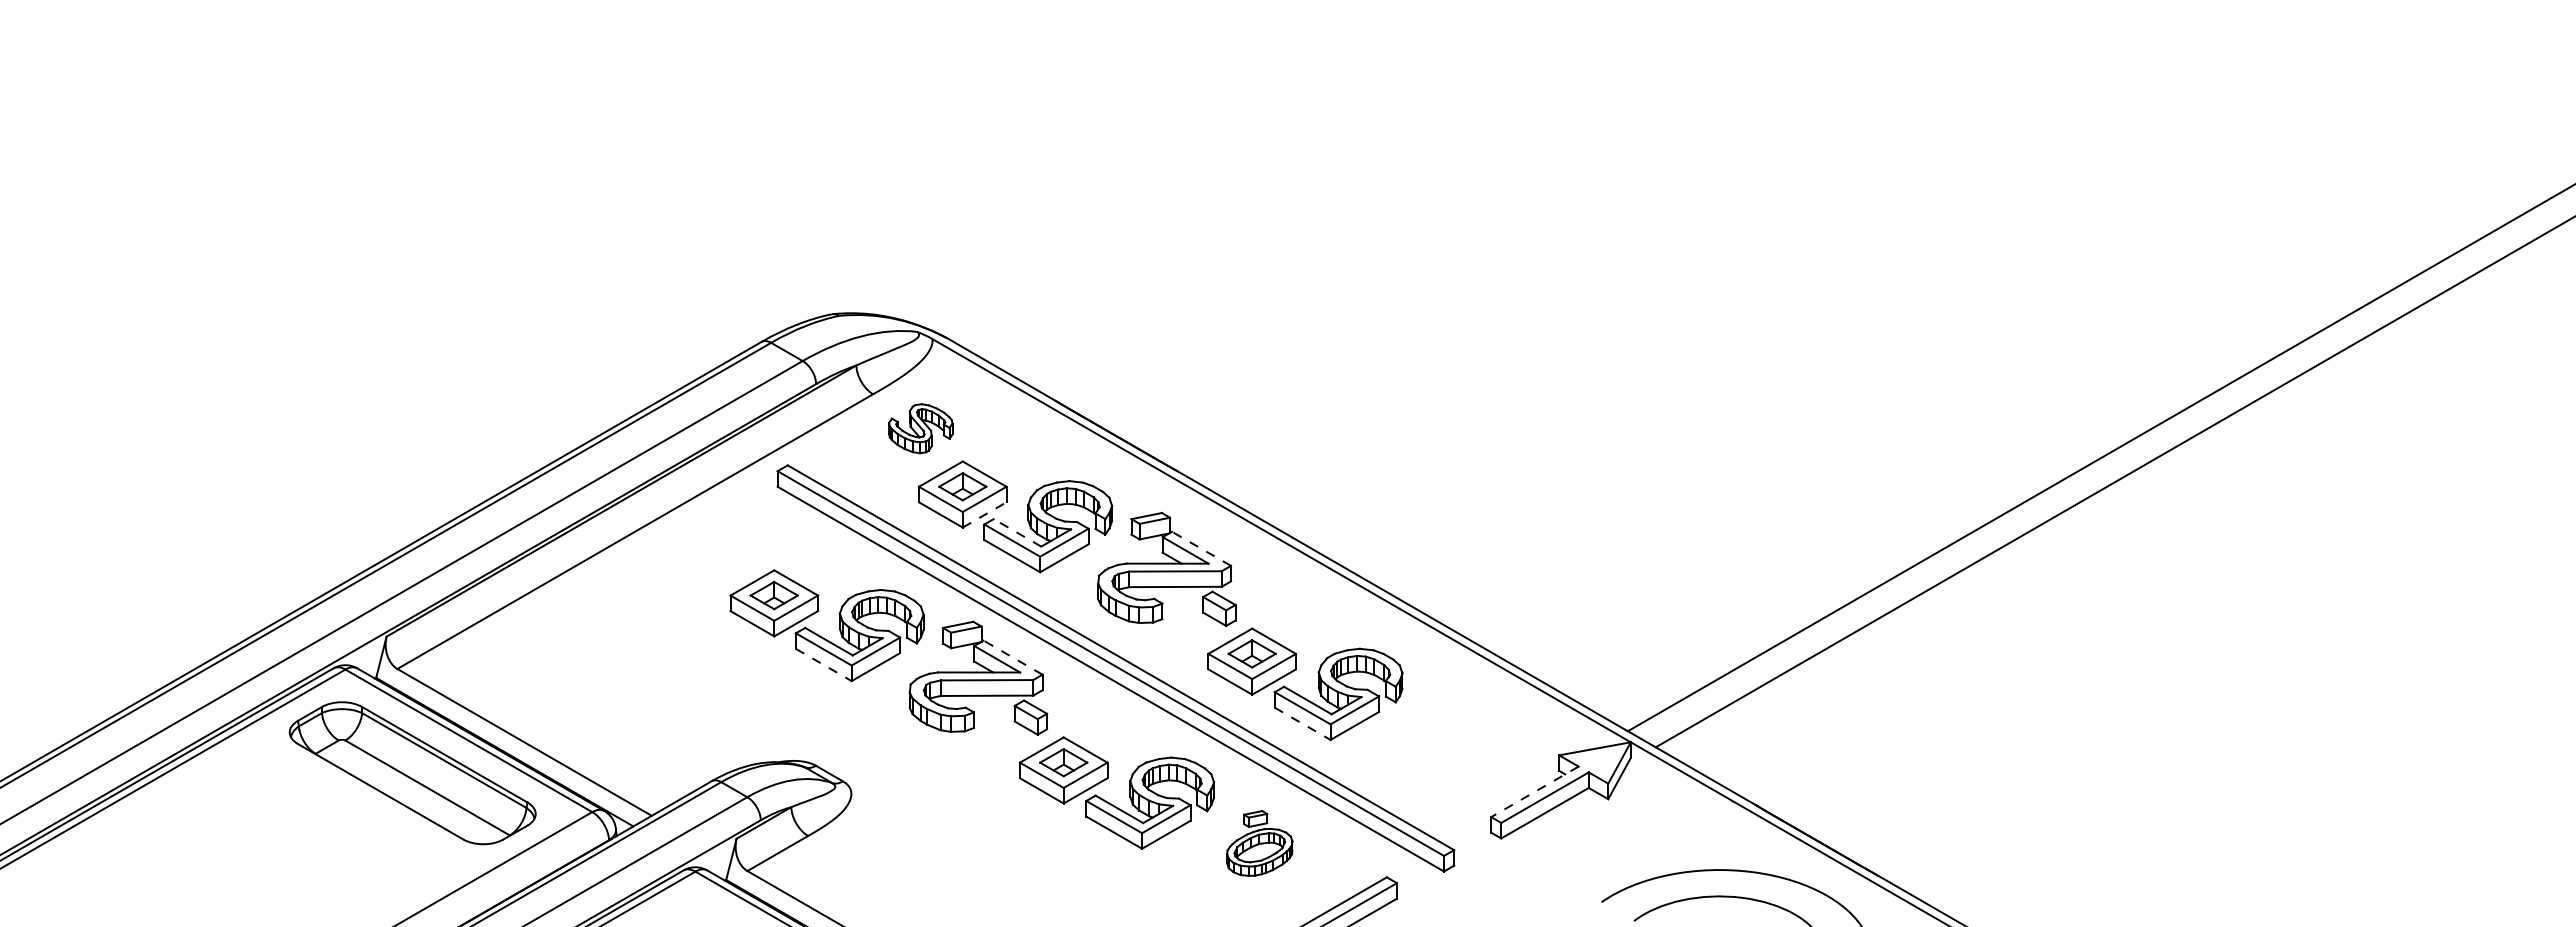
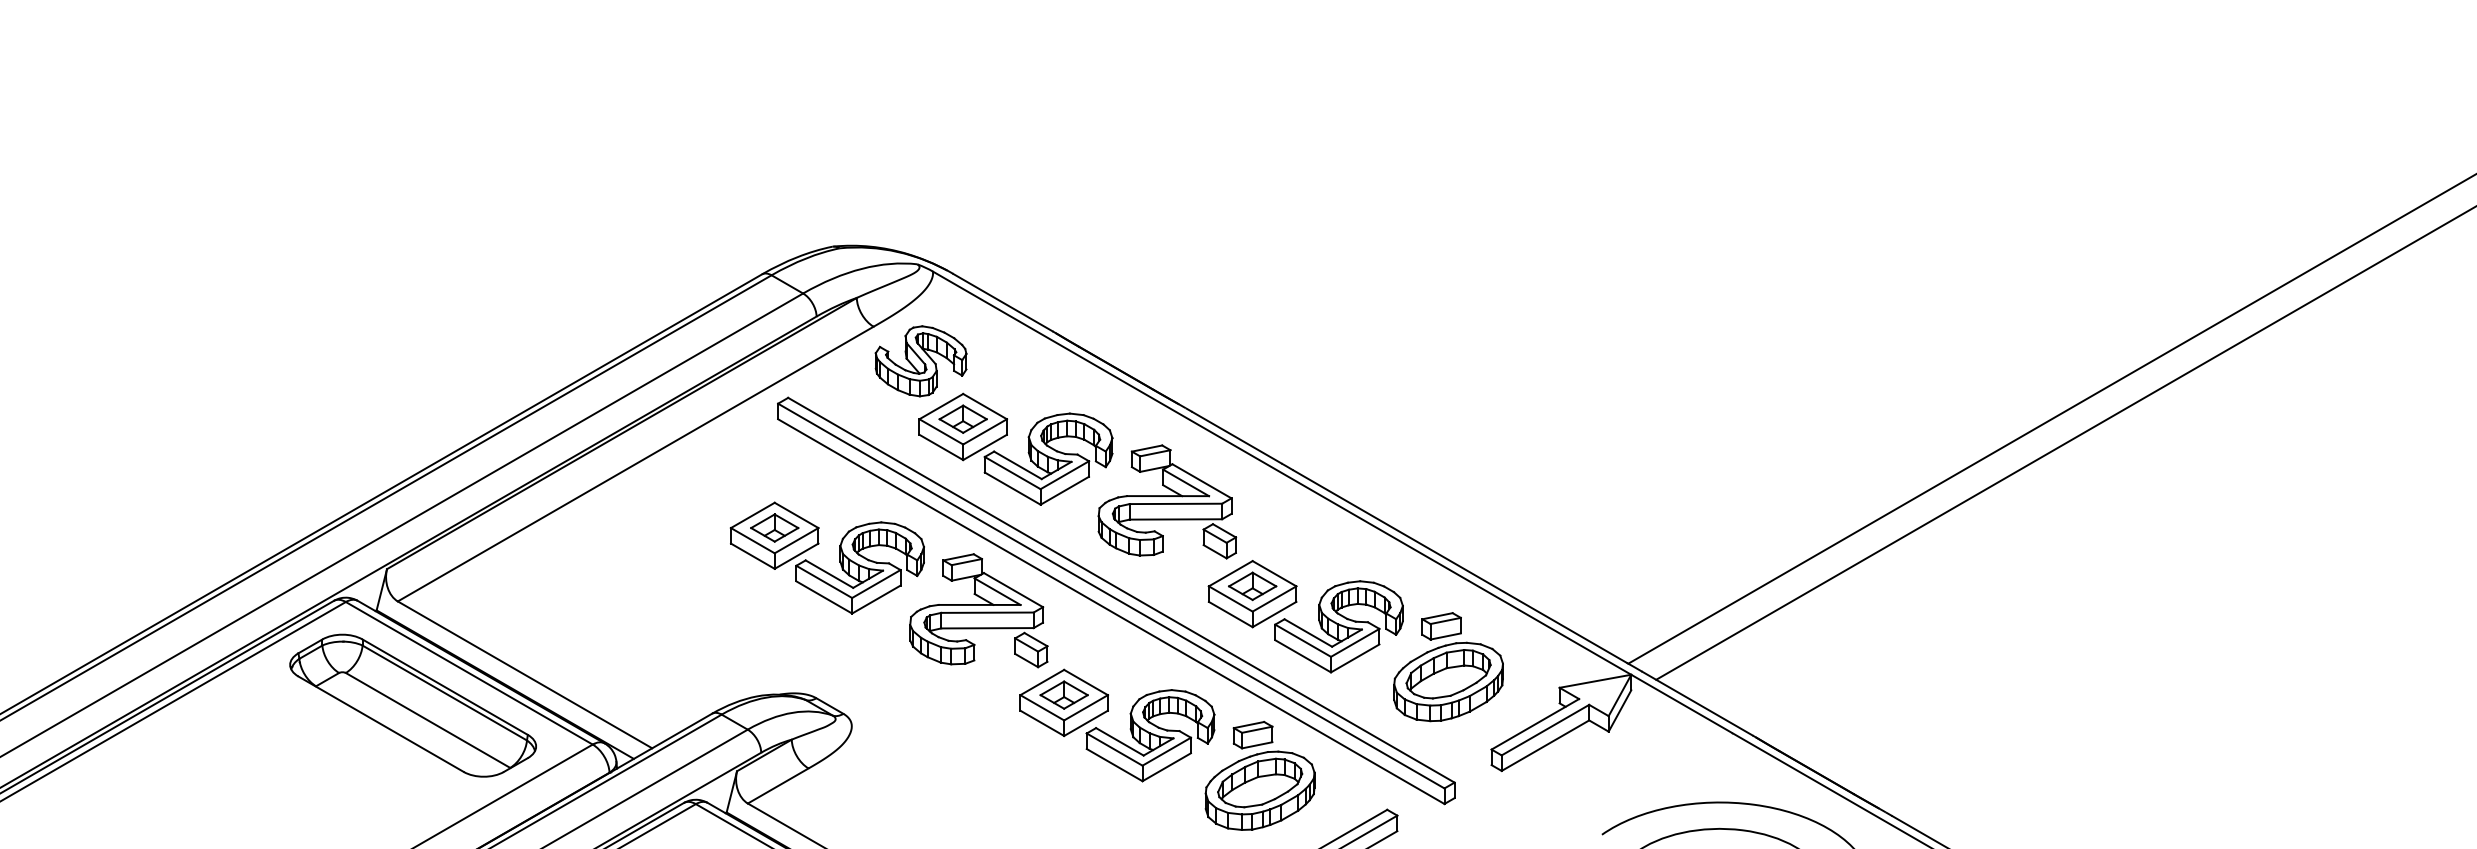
part: (920, 428) -> (920, 360), size x1.43
line: (985, 514) -> (985, 446), dashed -> solid
line: (1017, 532) -> (1017, 464), dashed -> solid
line: (1201, 548) -> (1201, 480), dashed -> solid
line: (1012, 657) -> (1012, 589), dashed -> solid
line: (824, 665) -> (824, 597), dashed -> solid
line: (1303, 724) -> (1303, 656), dashed -> solid
part: (1447, 734) -> (1447, 666), added
line: (1534, 791) -> (1534, 723), dashed -> solid
part: (1259, 843) -> (1259, 775), size x1.67

